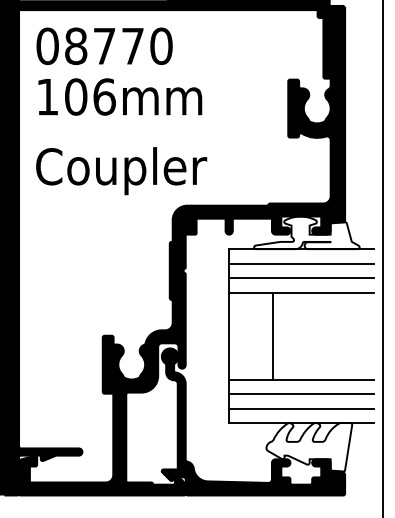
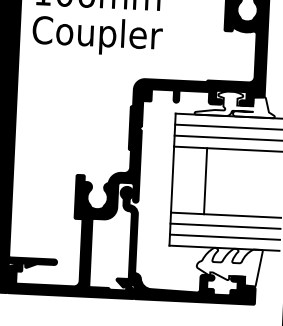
text: (121, 171) -> (97, 36), moved

